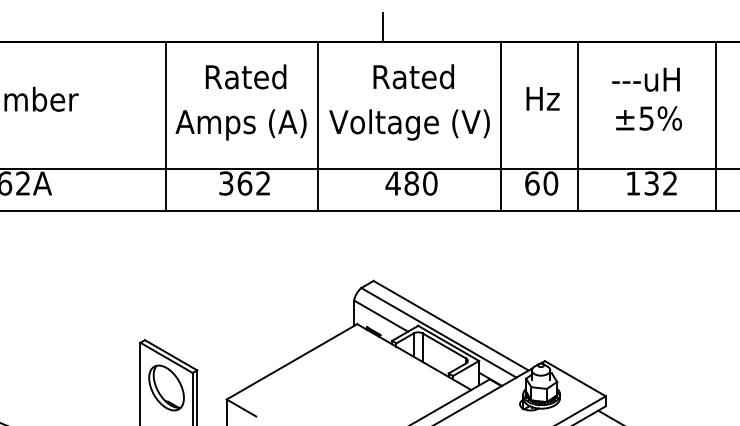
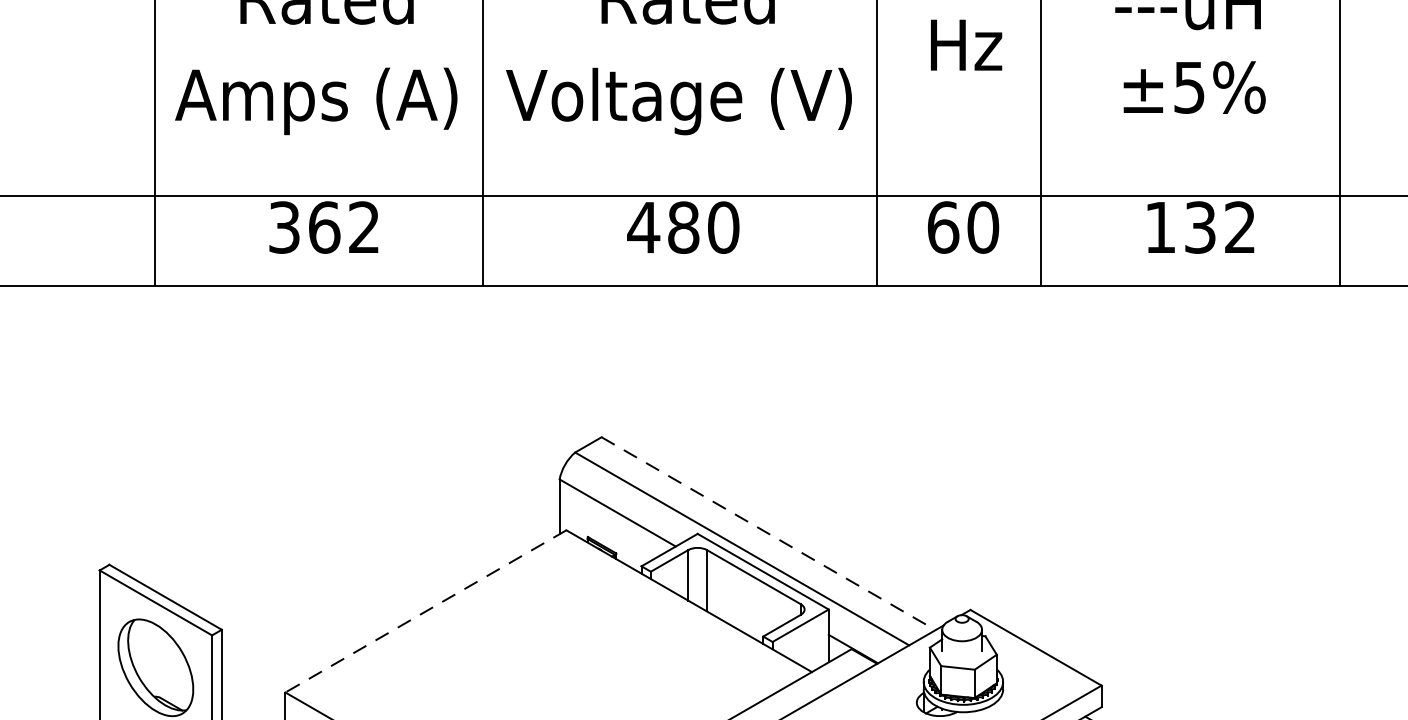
line: (451, 325) -> (769, 533), solid -> dashed
line: (291, 362) -> (424, 612), solid -> dashed

